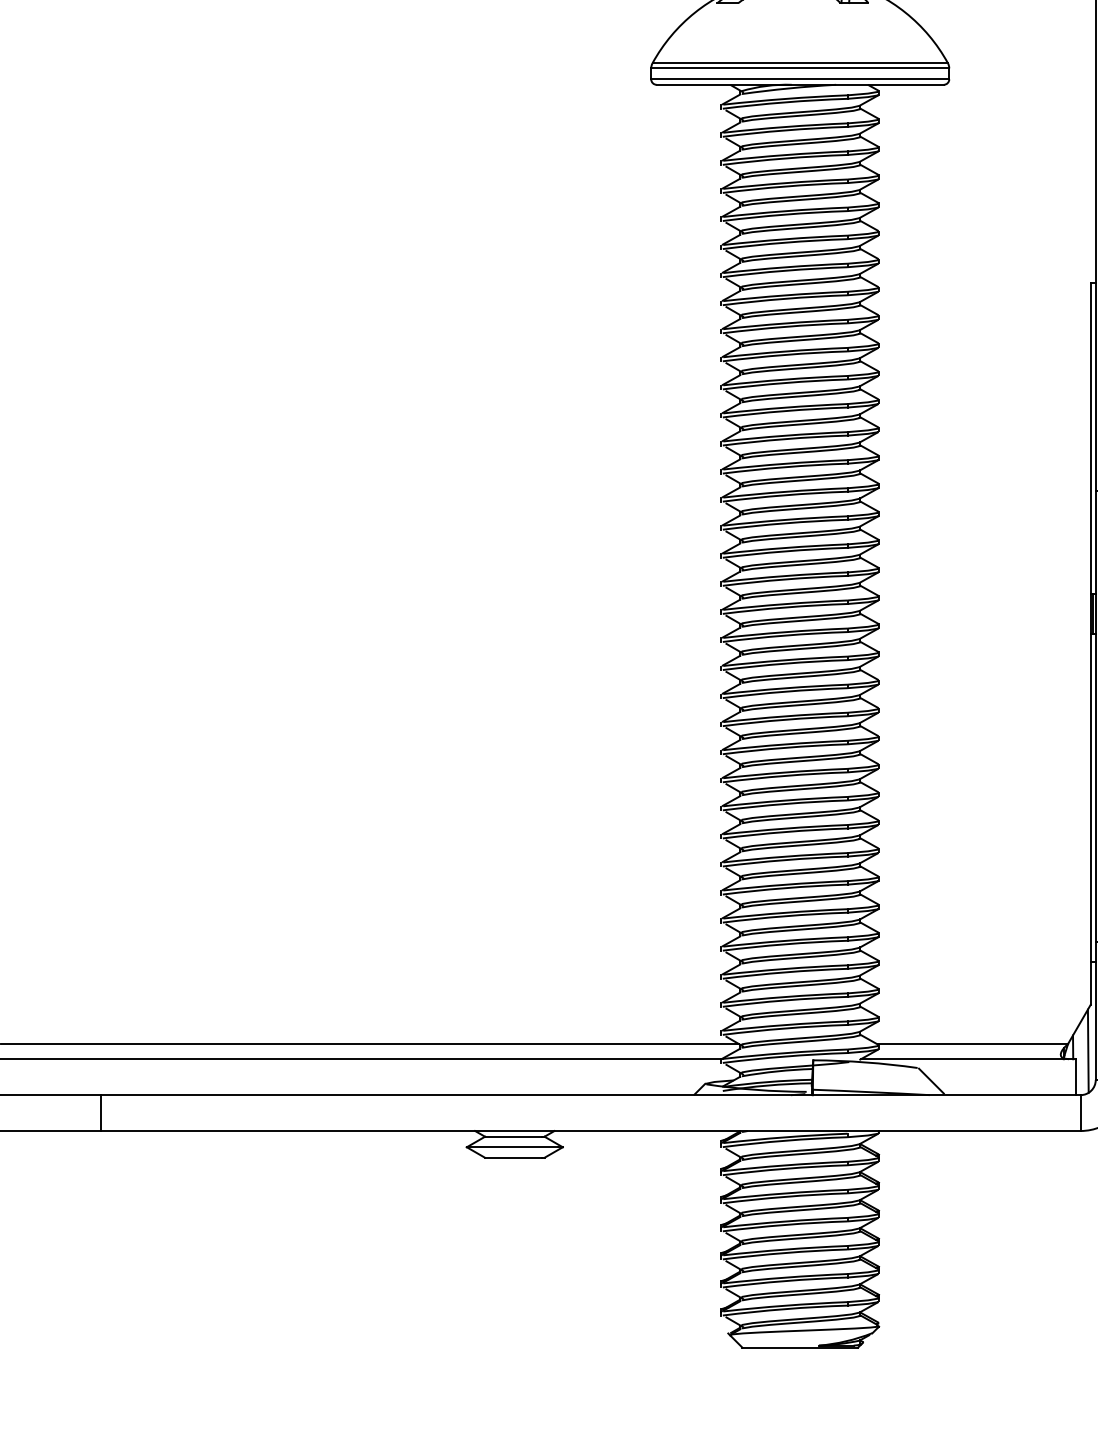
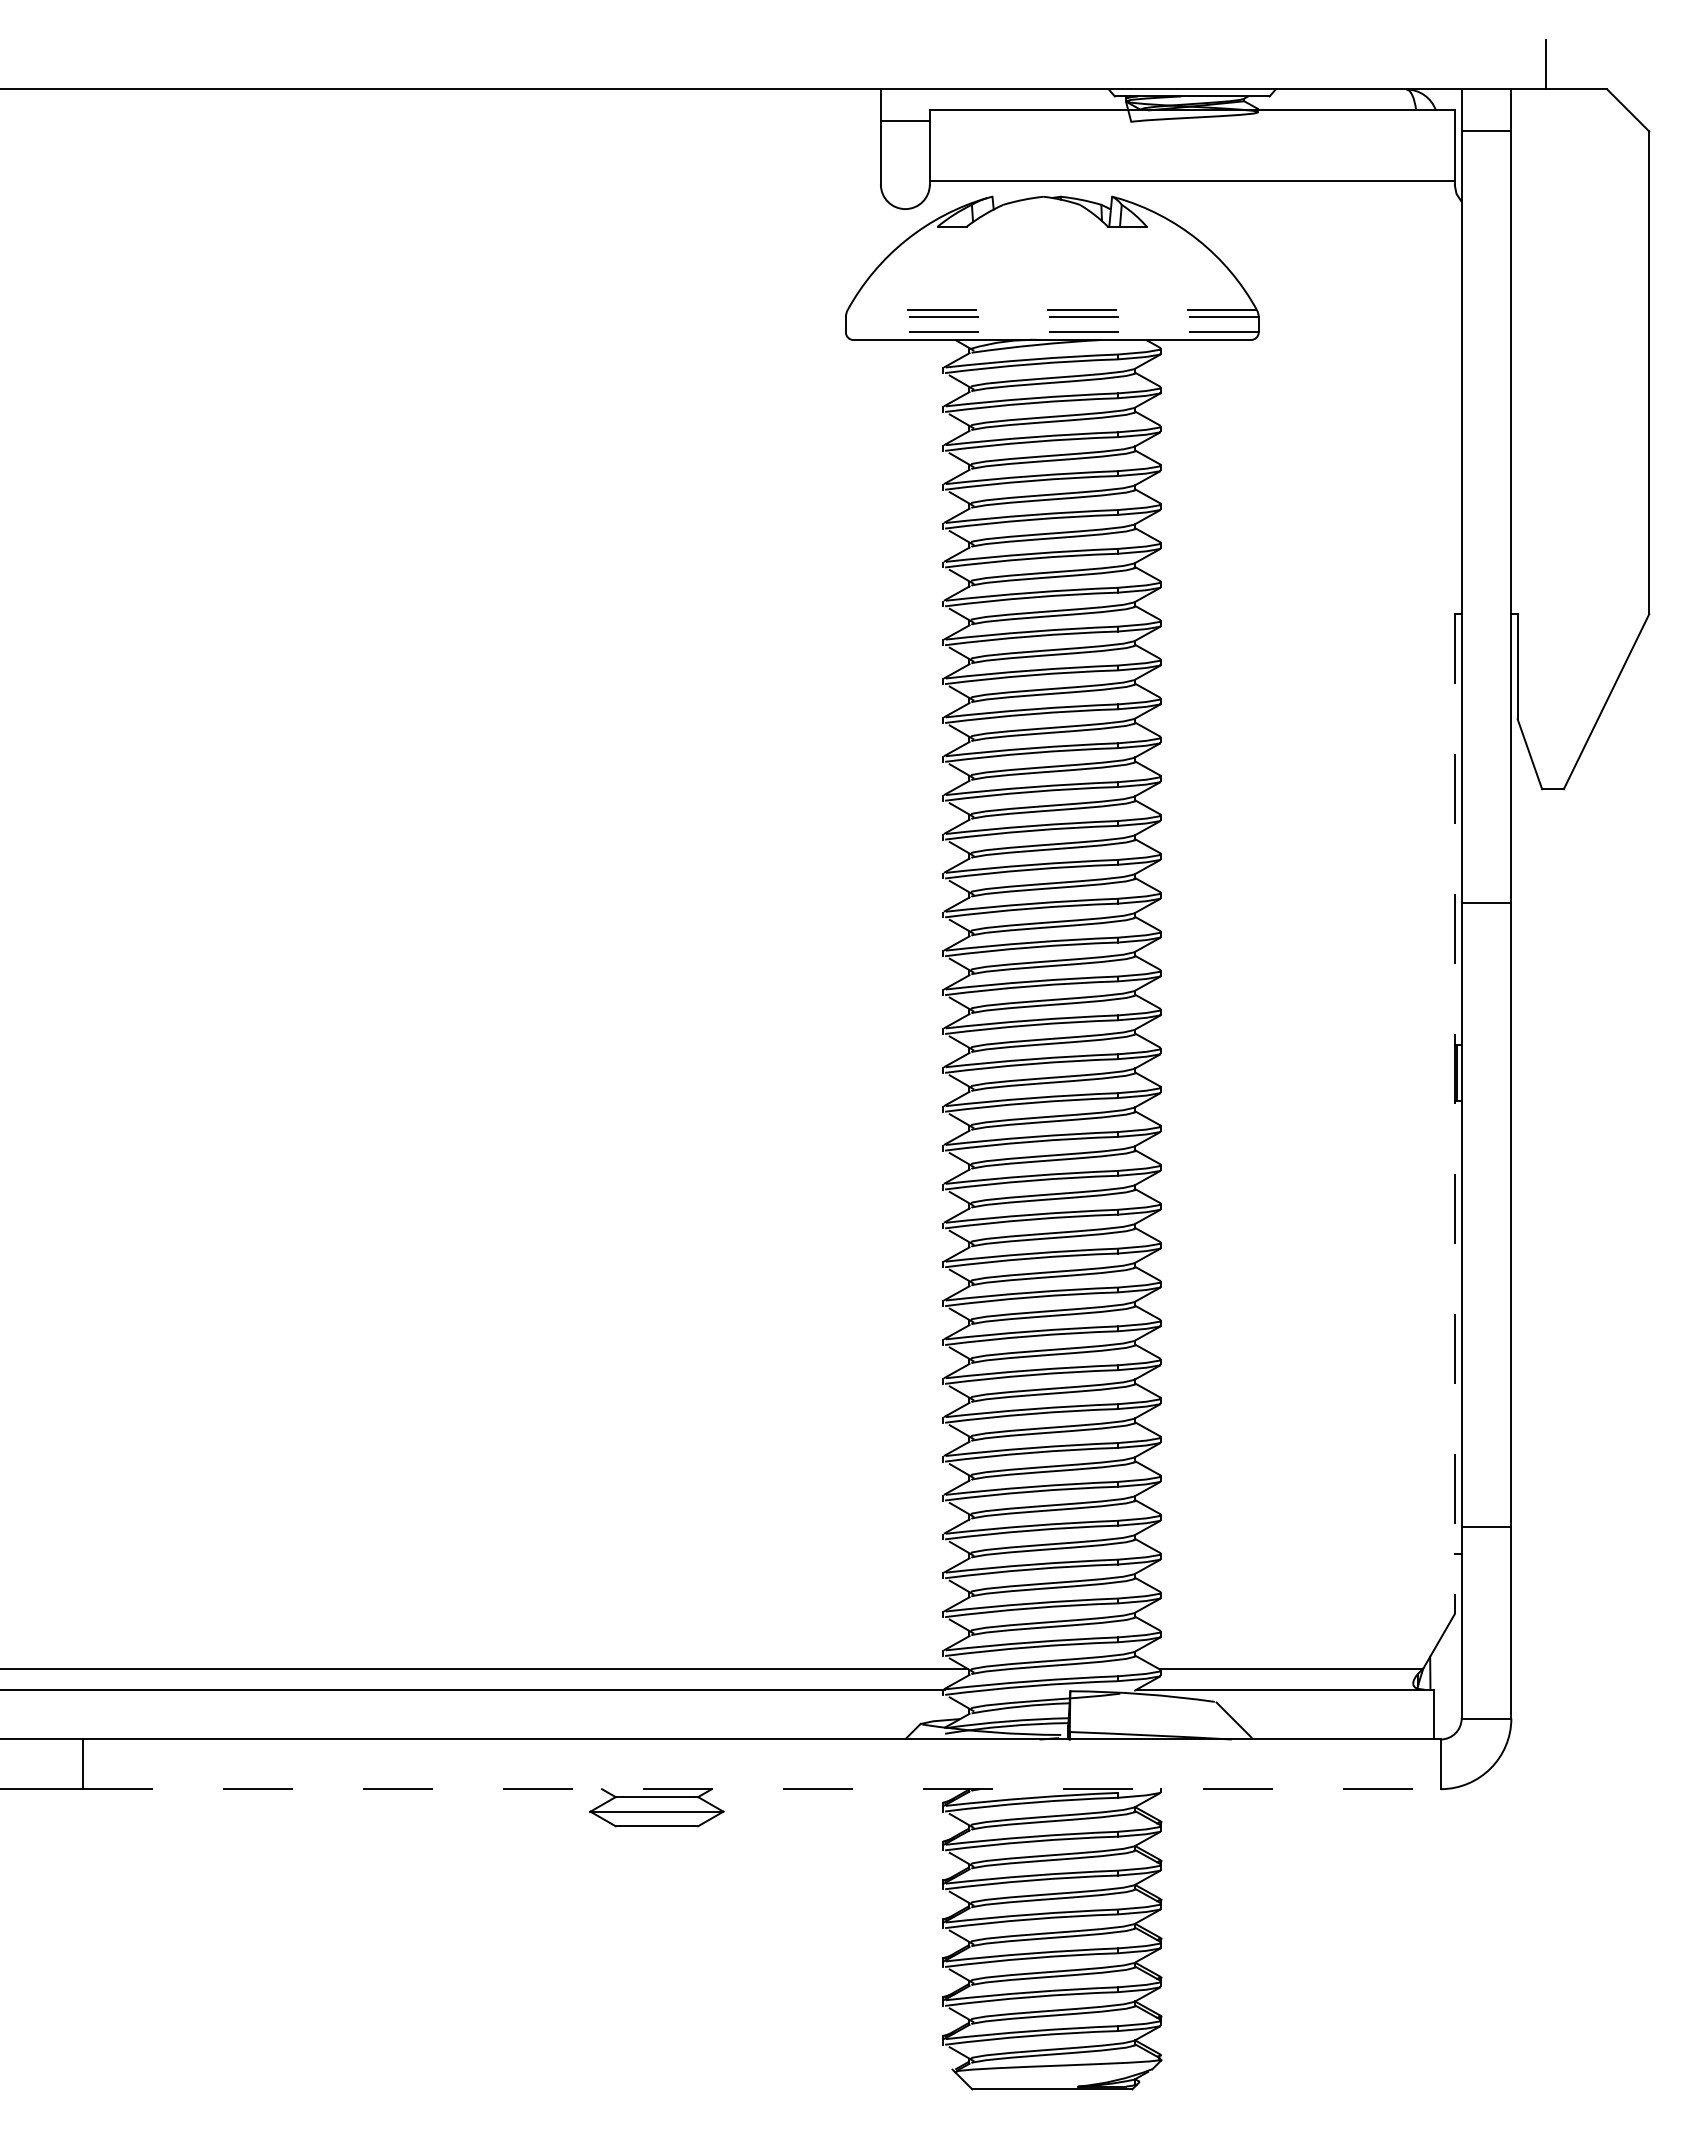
line: (800, 63) -> (1052, 310), solid -> dashed
line: (799, 68) -> (1051, 317), solid -> dashed
line: (799, 79) -> (1051, 332), solid -> dashed
line: (1090, 643) -> (1454, 1114), solid -> dashed
line: (1087, 1051) -> (1450, 1678), removed
line: (590, 1131) -> (761, 1789), solid -> dashed

